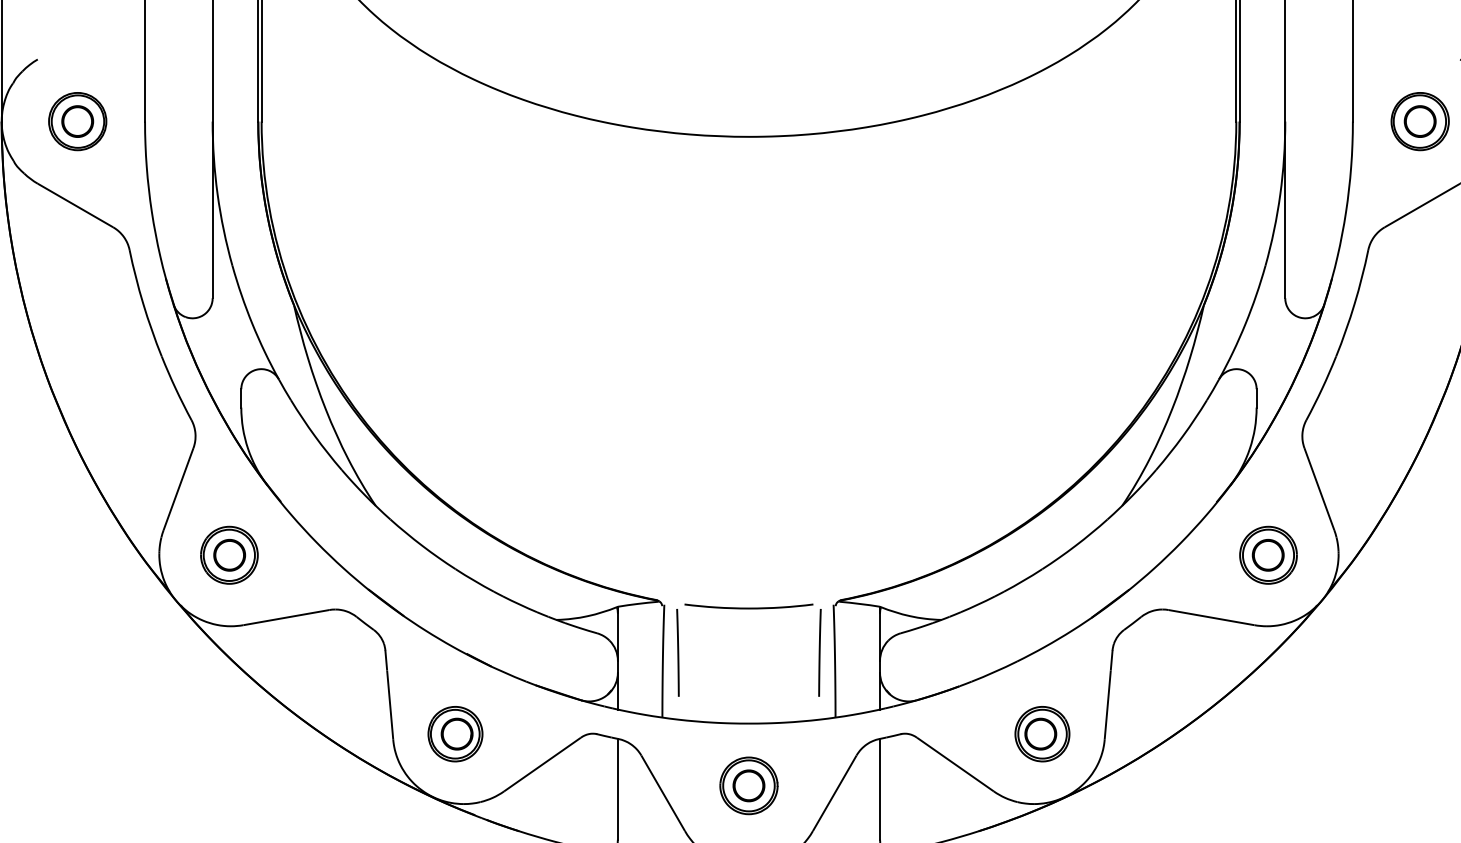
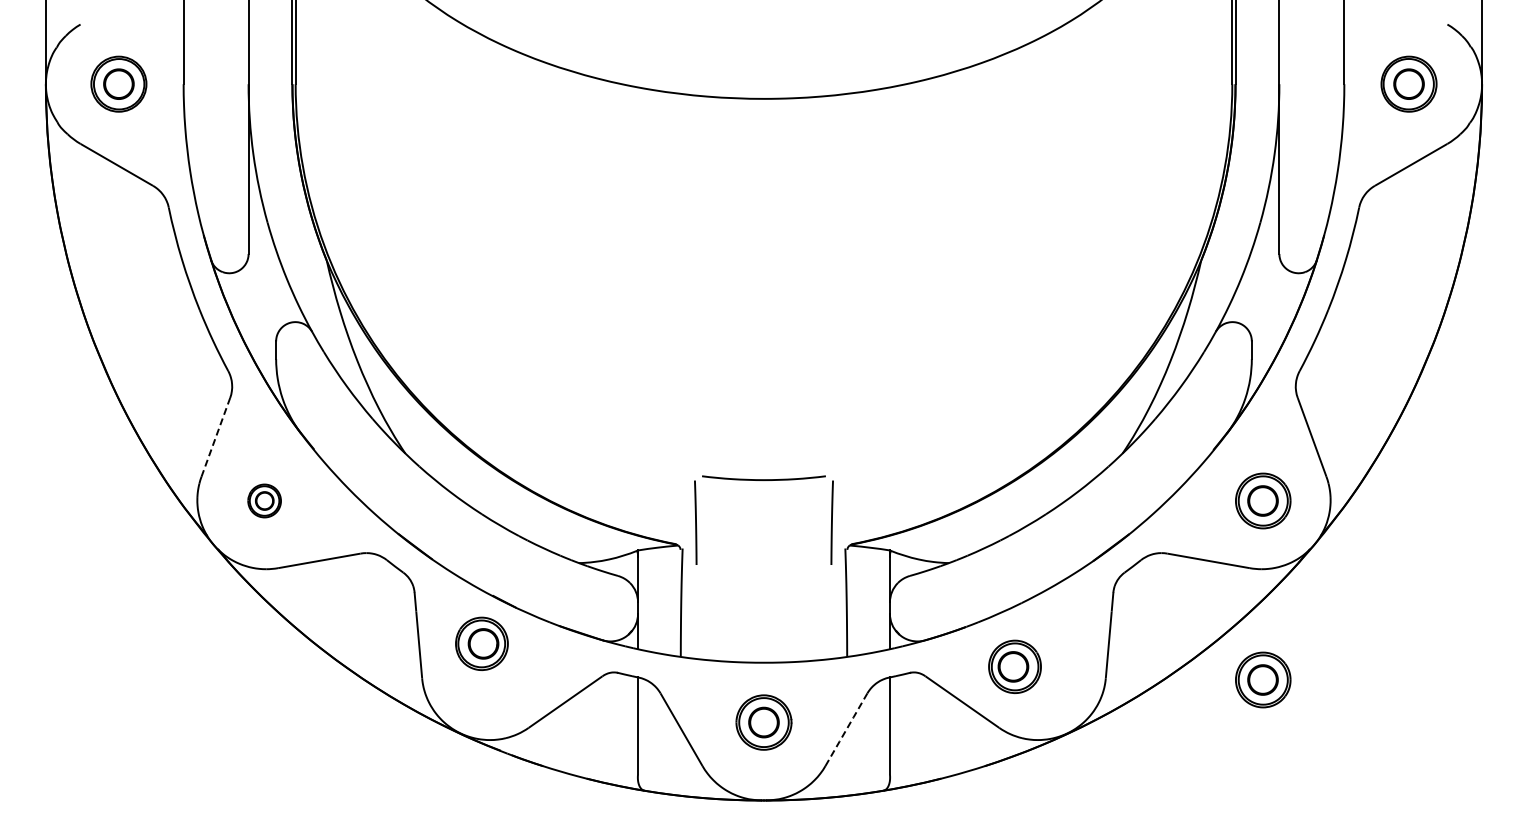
line: (178, 489) -> (215, 437), solid -> dashed
part: (229, 554) -> (264, 500), size x0.6
part: (748, 608) -> (763, 480), moved
part: (455, 733) -> (481, 643), moved
part: (1041, 733) -> (1014, 666), moved
part: (1268, 741) -> (1263, 679), added
line: (834, 793) -> (846, 729), solid -> dashed

